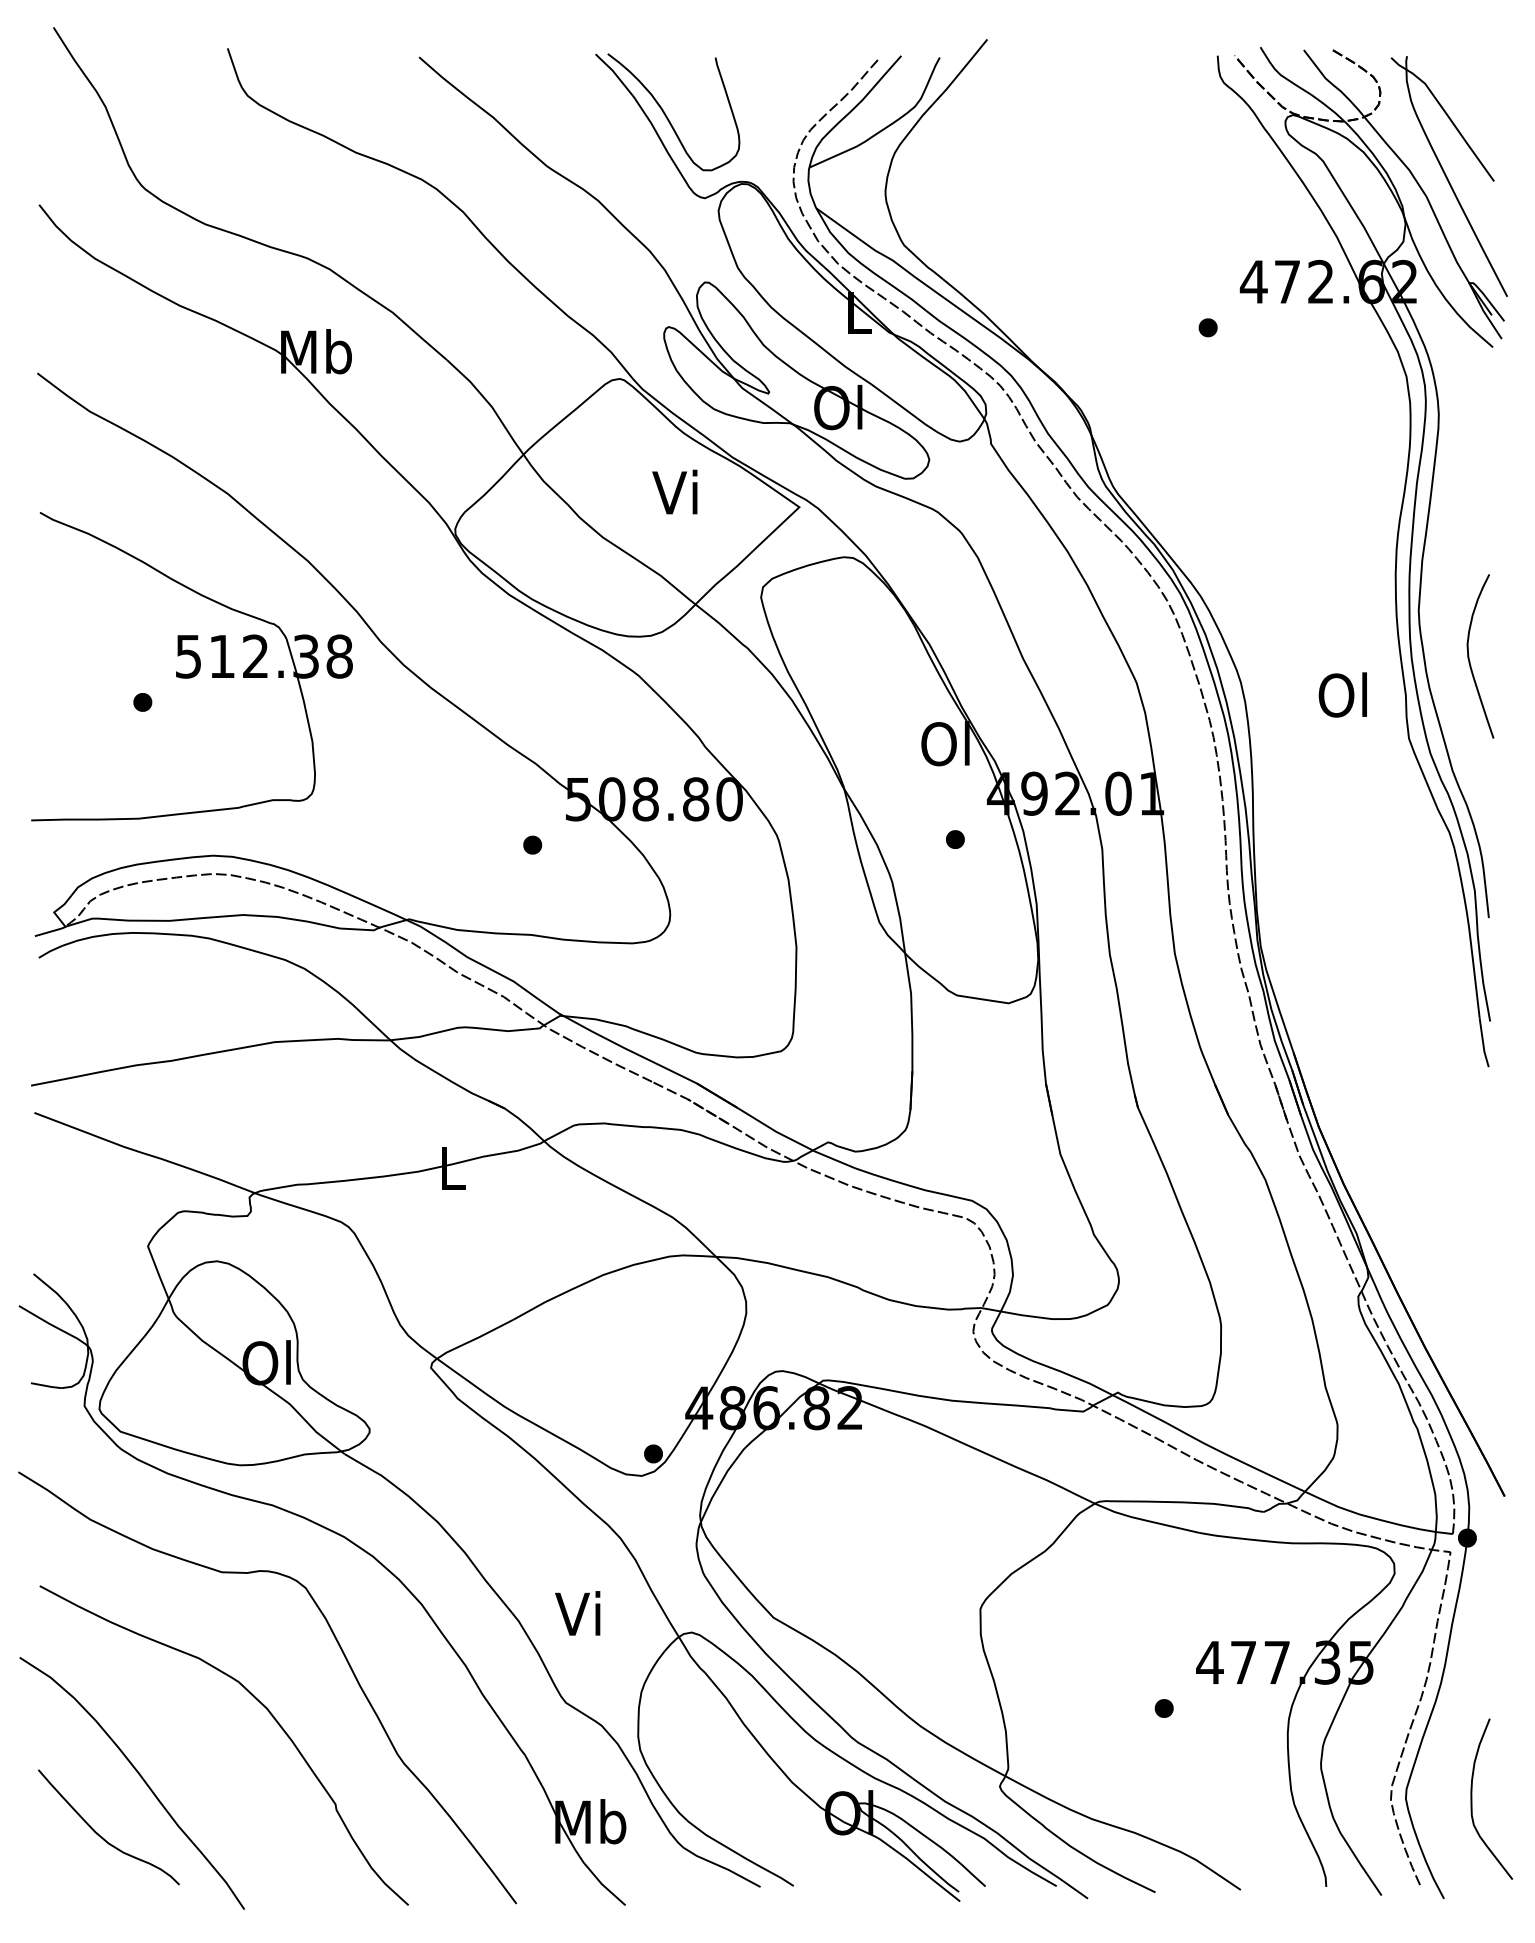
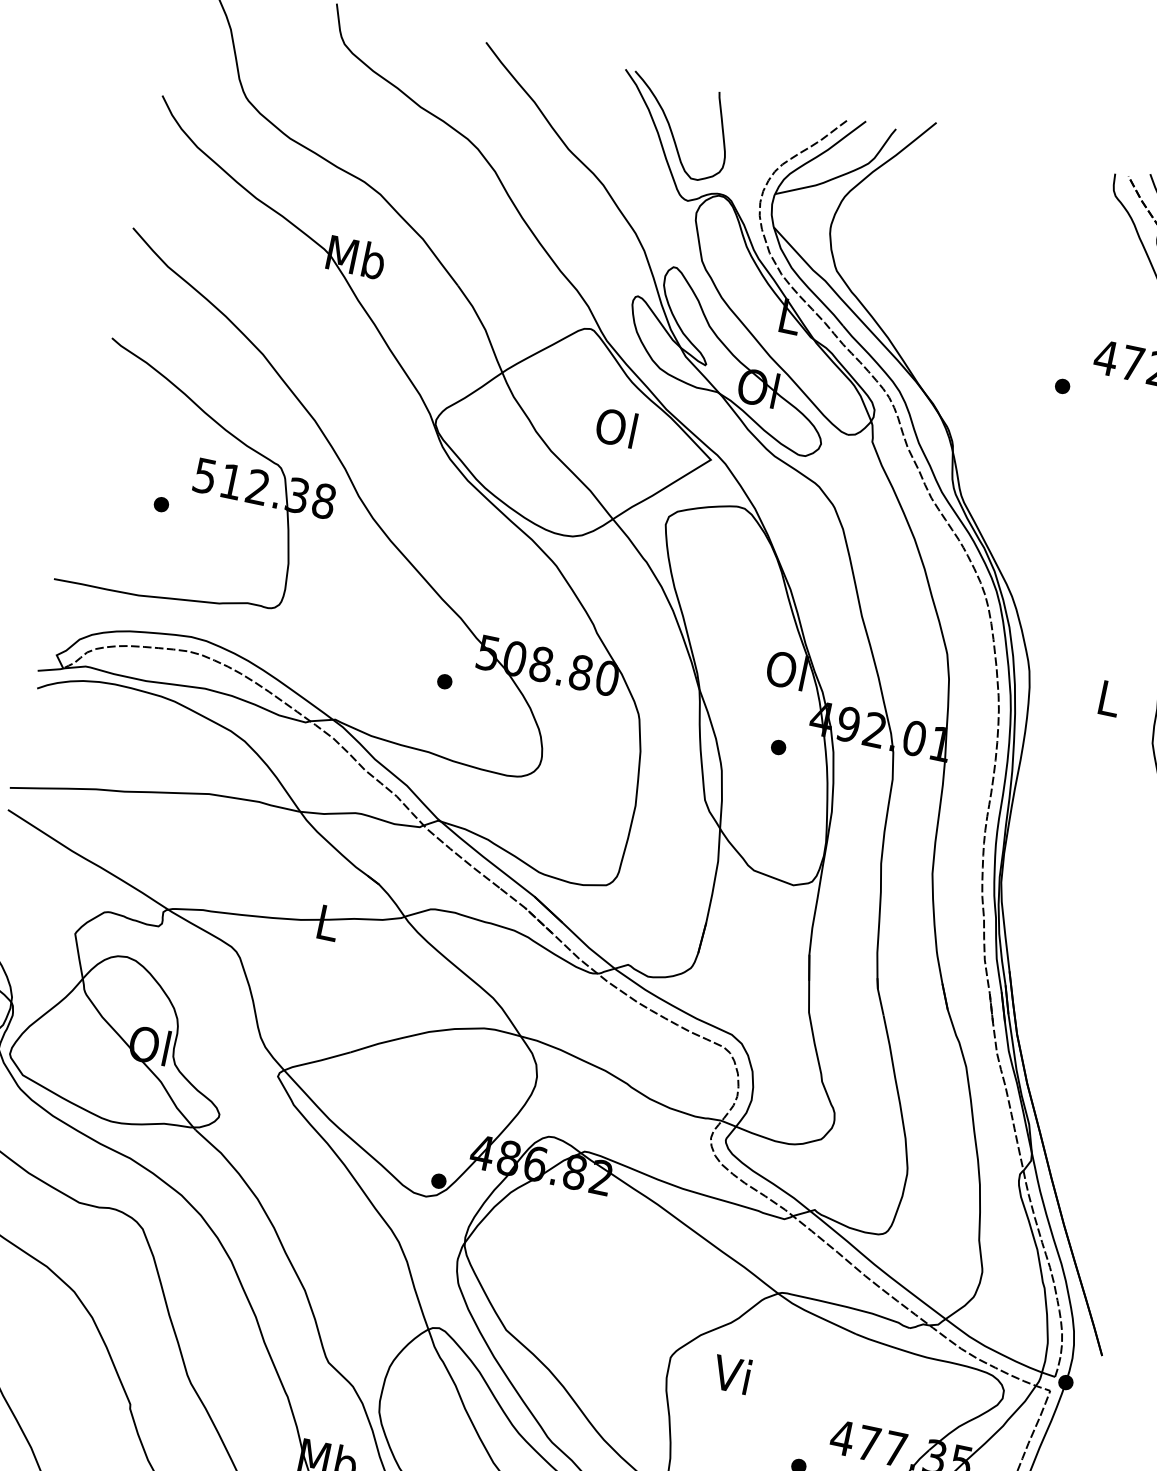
text: (676, 492) -> (616, 427), Vi -> Ol
text: (1342, 694) -> (1107, 697), Ol -> L
text: (577, 1613) -> (731, 1374), moved

